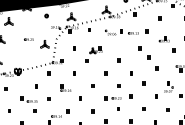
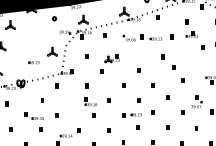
part: (28, 39) -> (33, 62), moved
part: (166, 44) -> (194, 40), moved
part: (65, 87) -> (90, 101), moved

